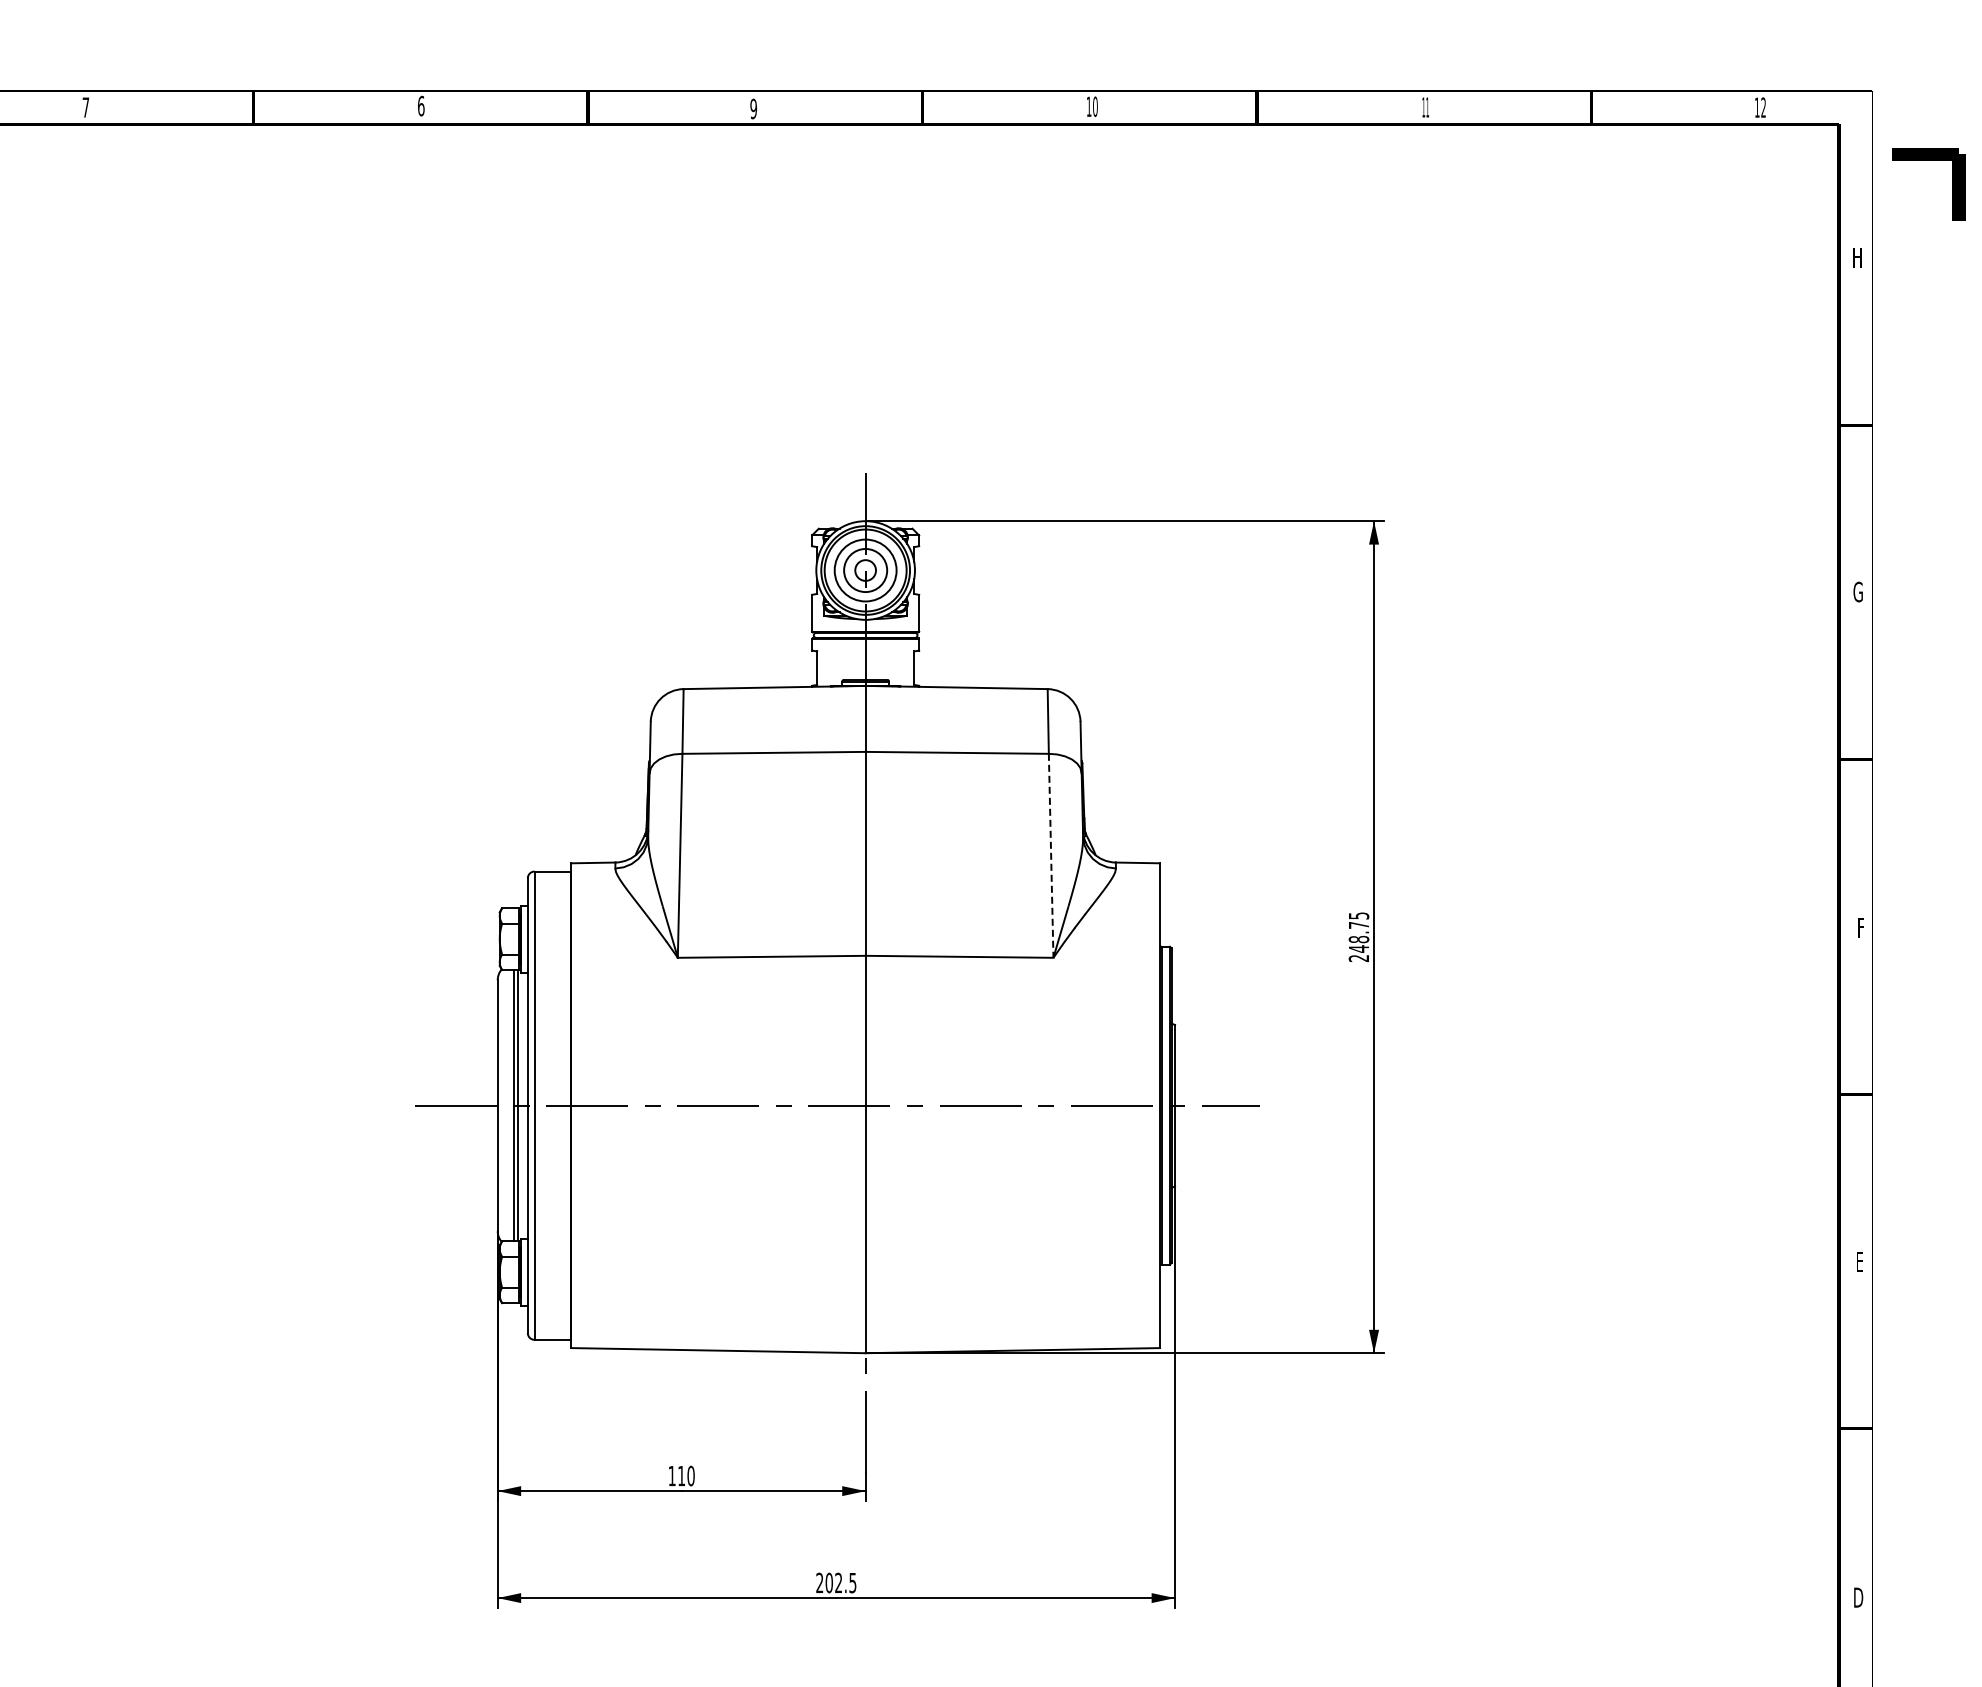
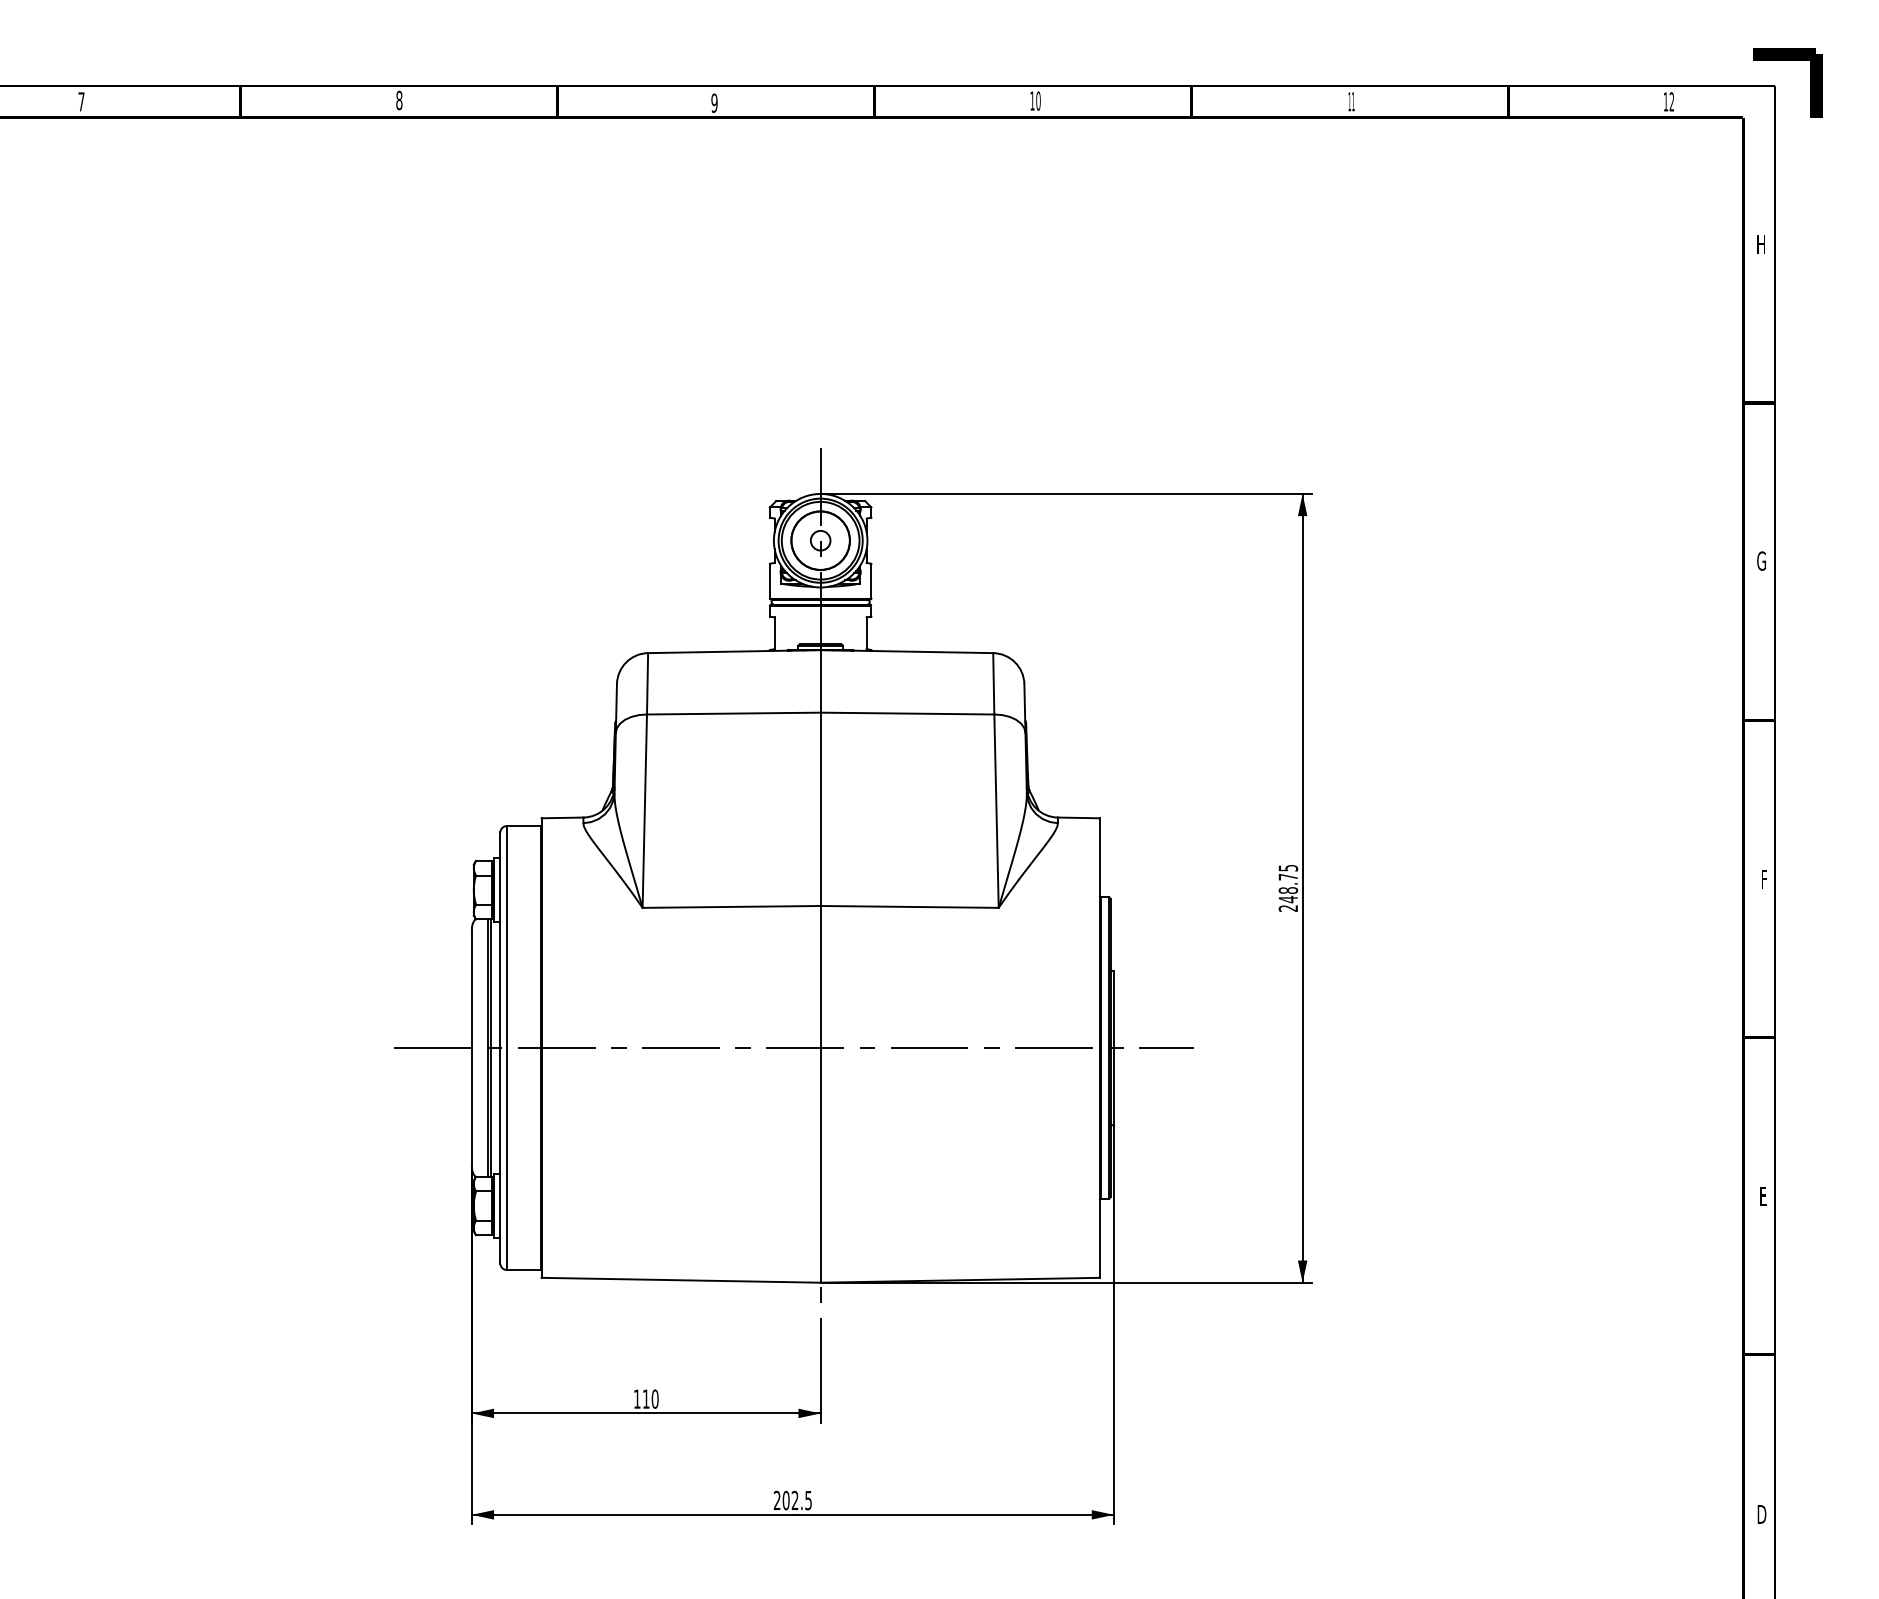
text: (420, 105) -> (398, 99), 6 -> 8
part: (1928, 160) -> (1787, 60), moved
circle: (865, 570) -> (820, 540), size x1.43
line: (1051, 856) -> (996, 811), dashed -> solid

